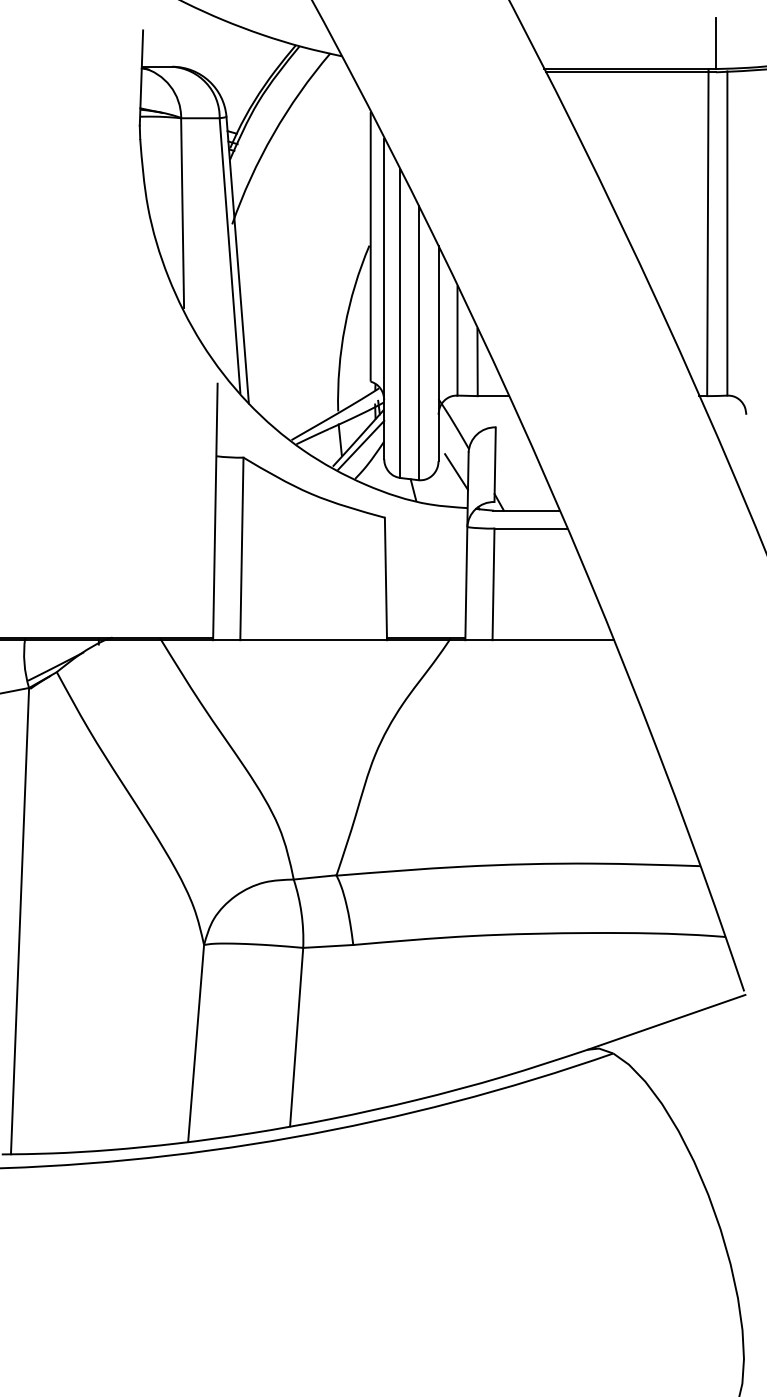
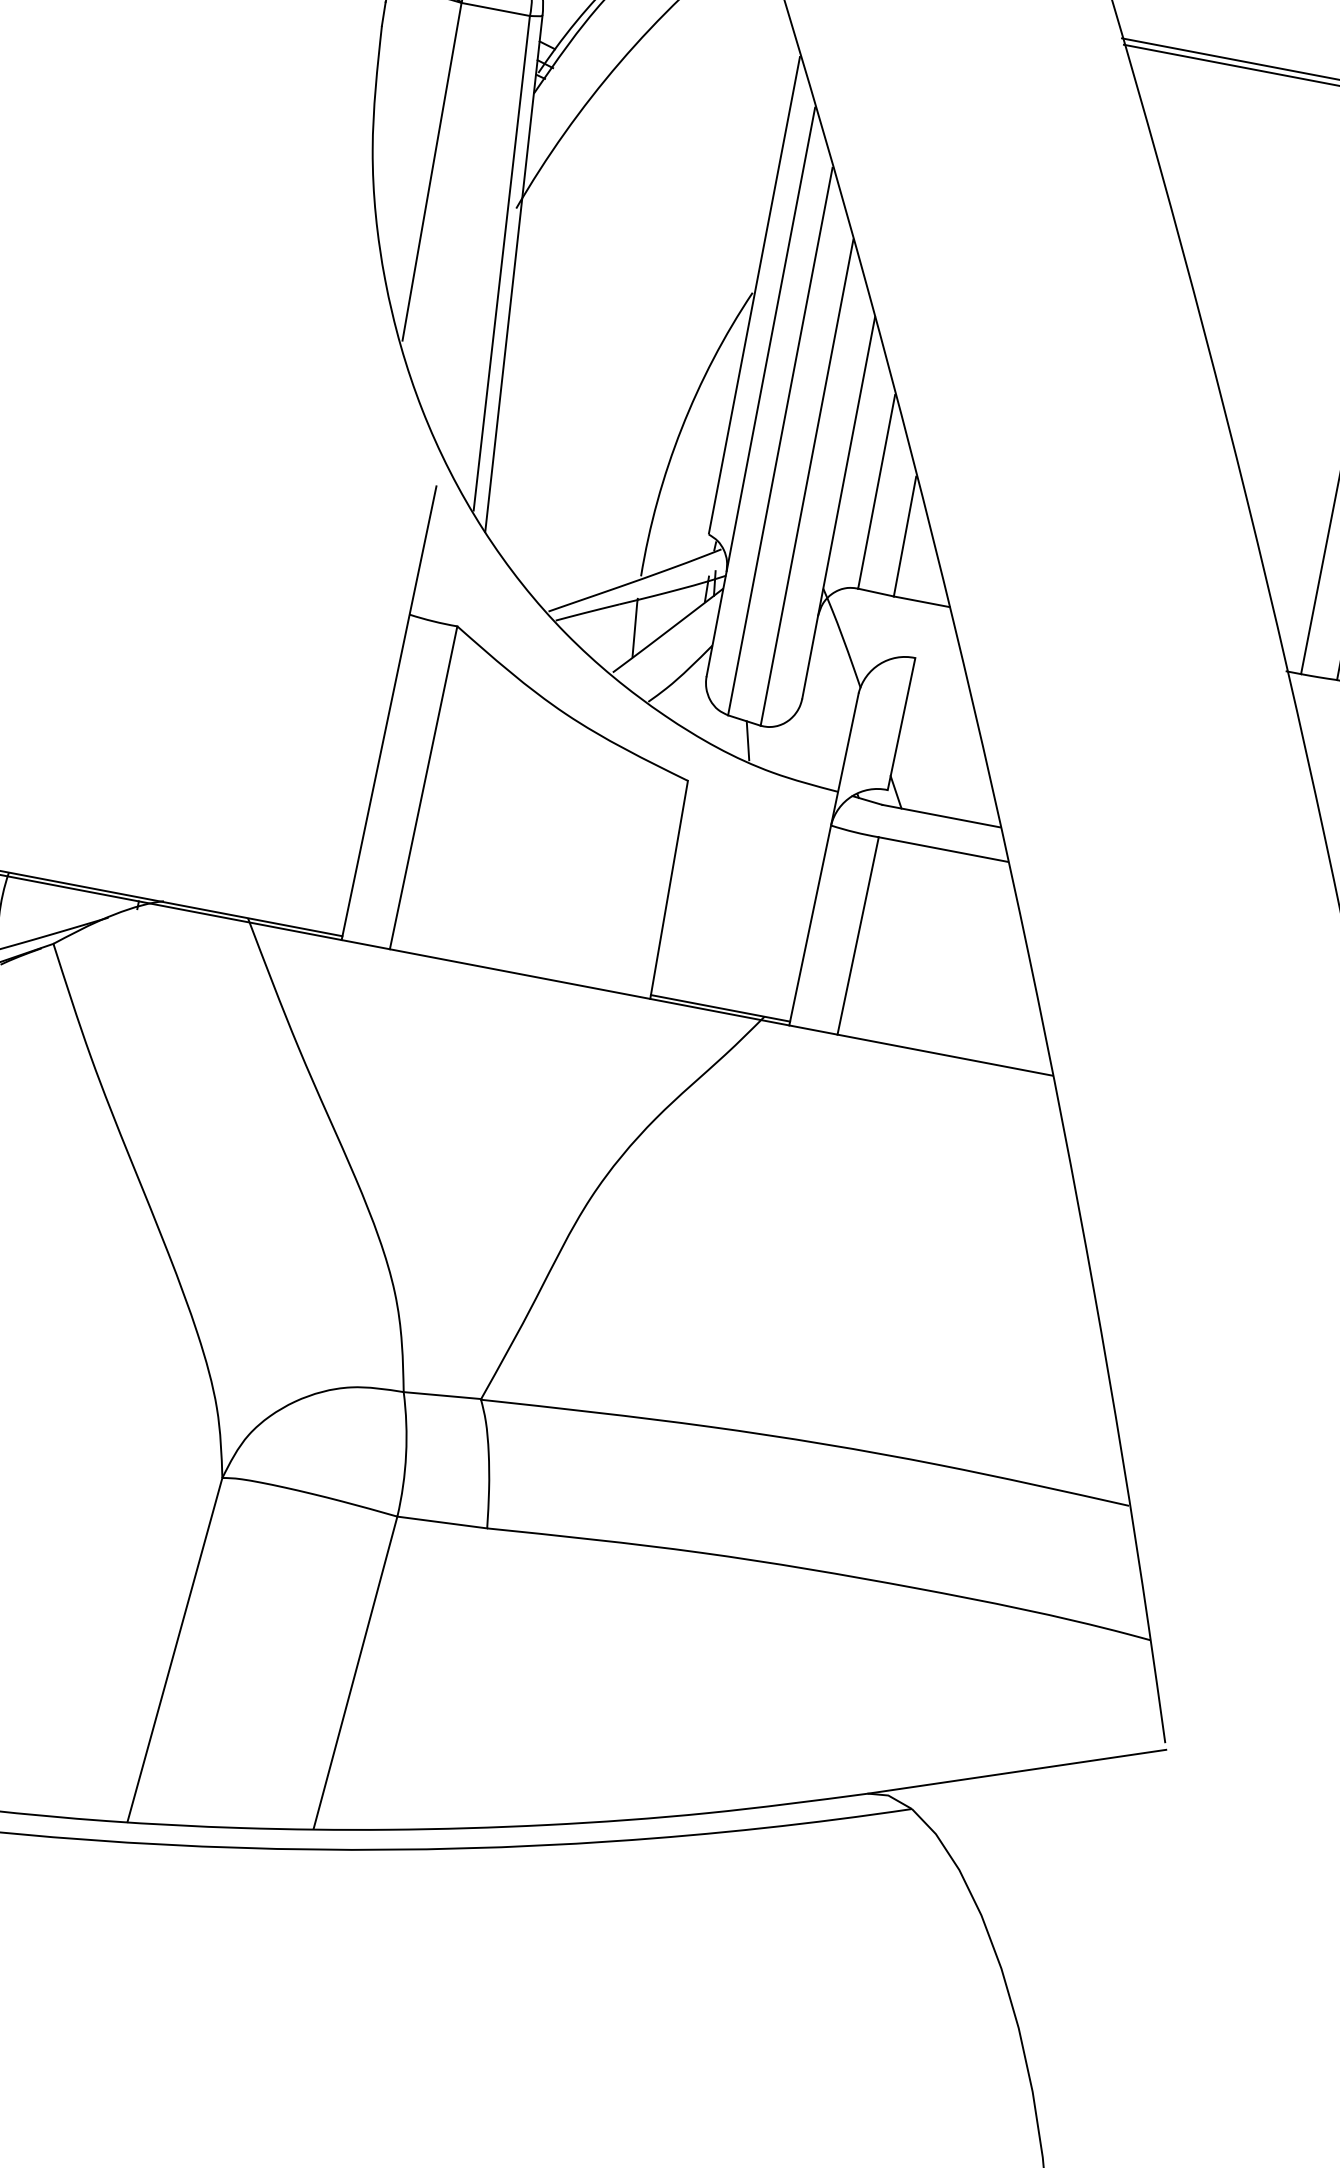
line: (361, 444) -> (671, 642), removed
line: (456, 471) -> (830, 723), removed

